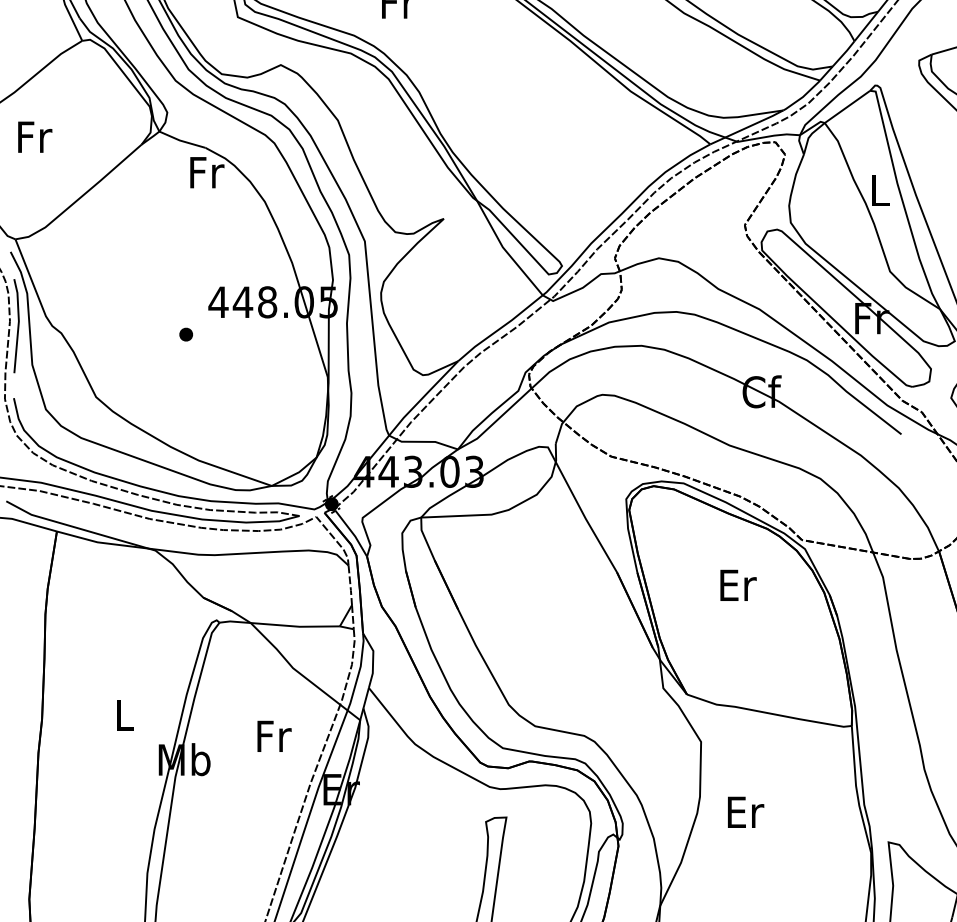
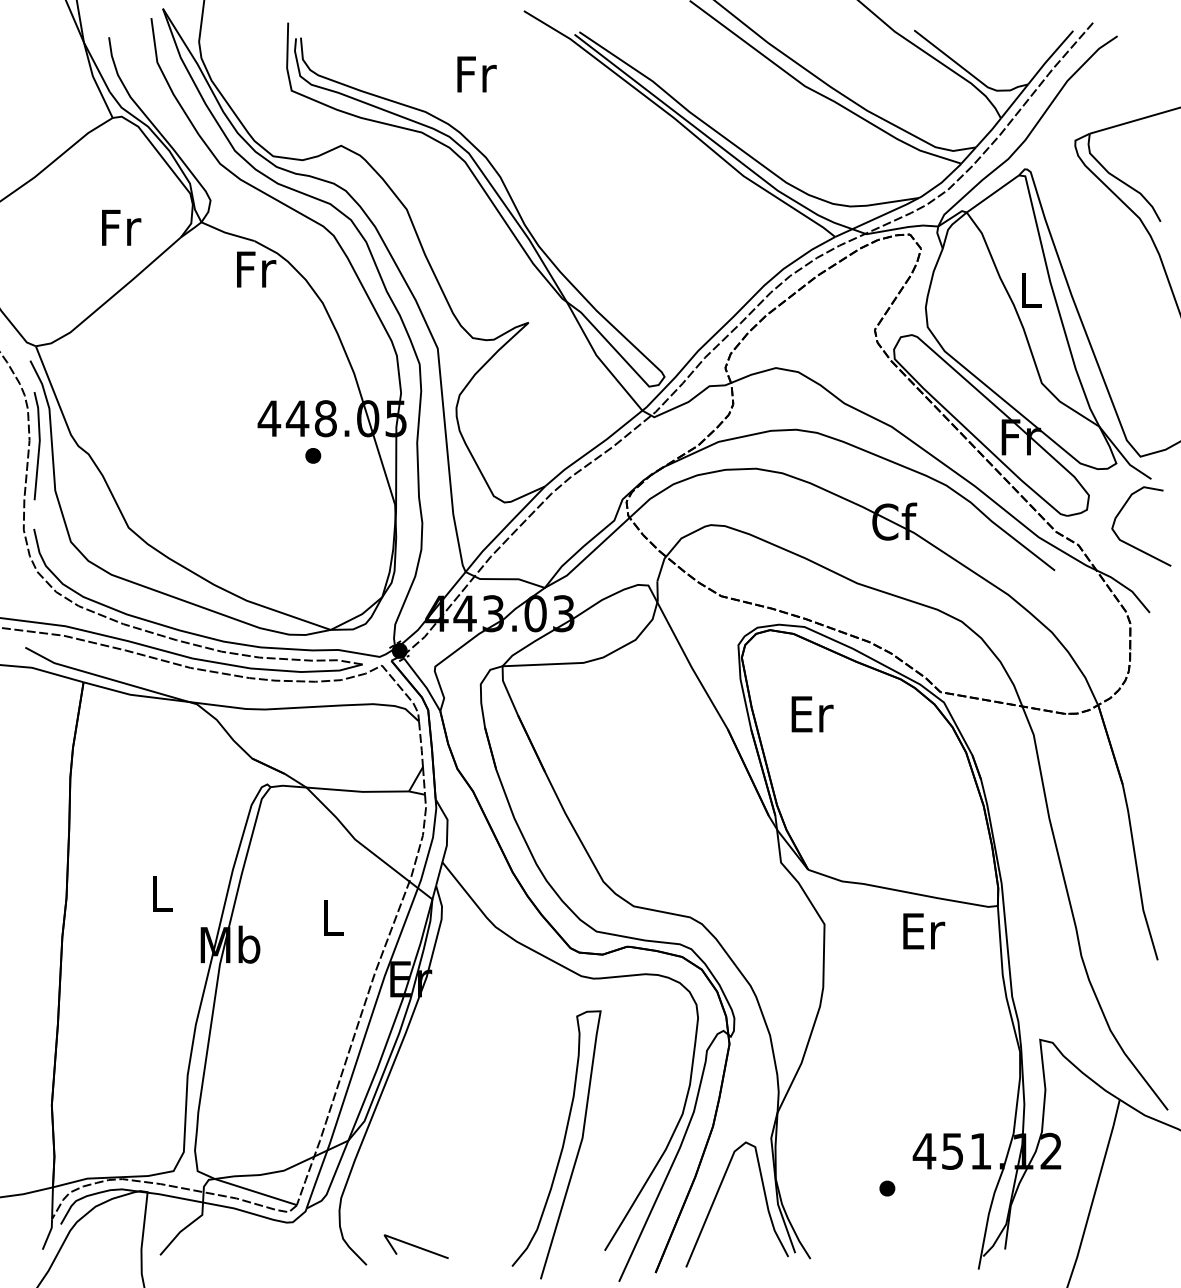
text: (35, 136) -> (121, 227), moved
part: (186, 334) -> (313, 455), moved
text: (738, 585) -> (812, 714), moved
text: (274, 735) -> (333, 917), Fr -> L
text: (746, 812) -> (924, 931), moved

